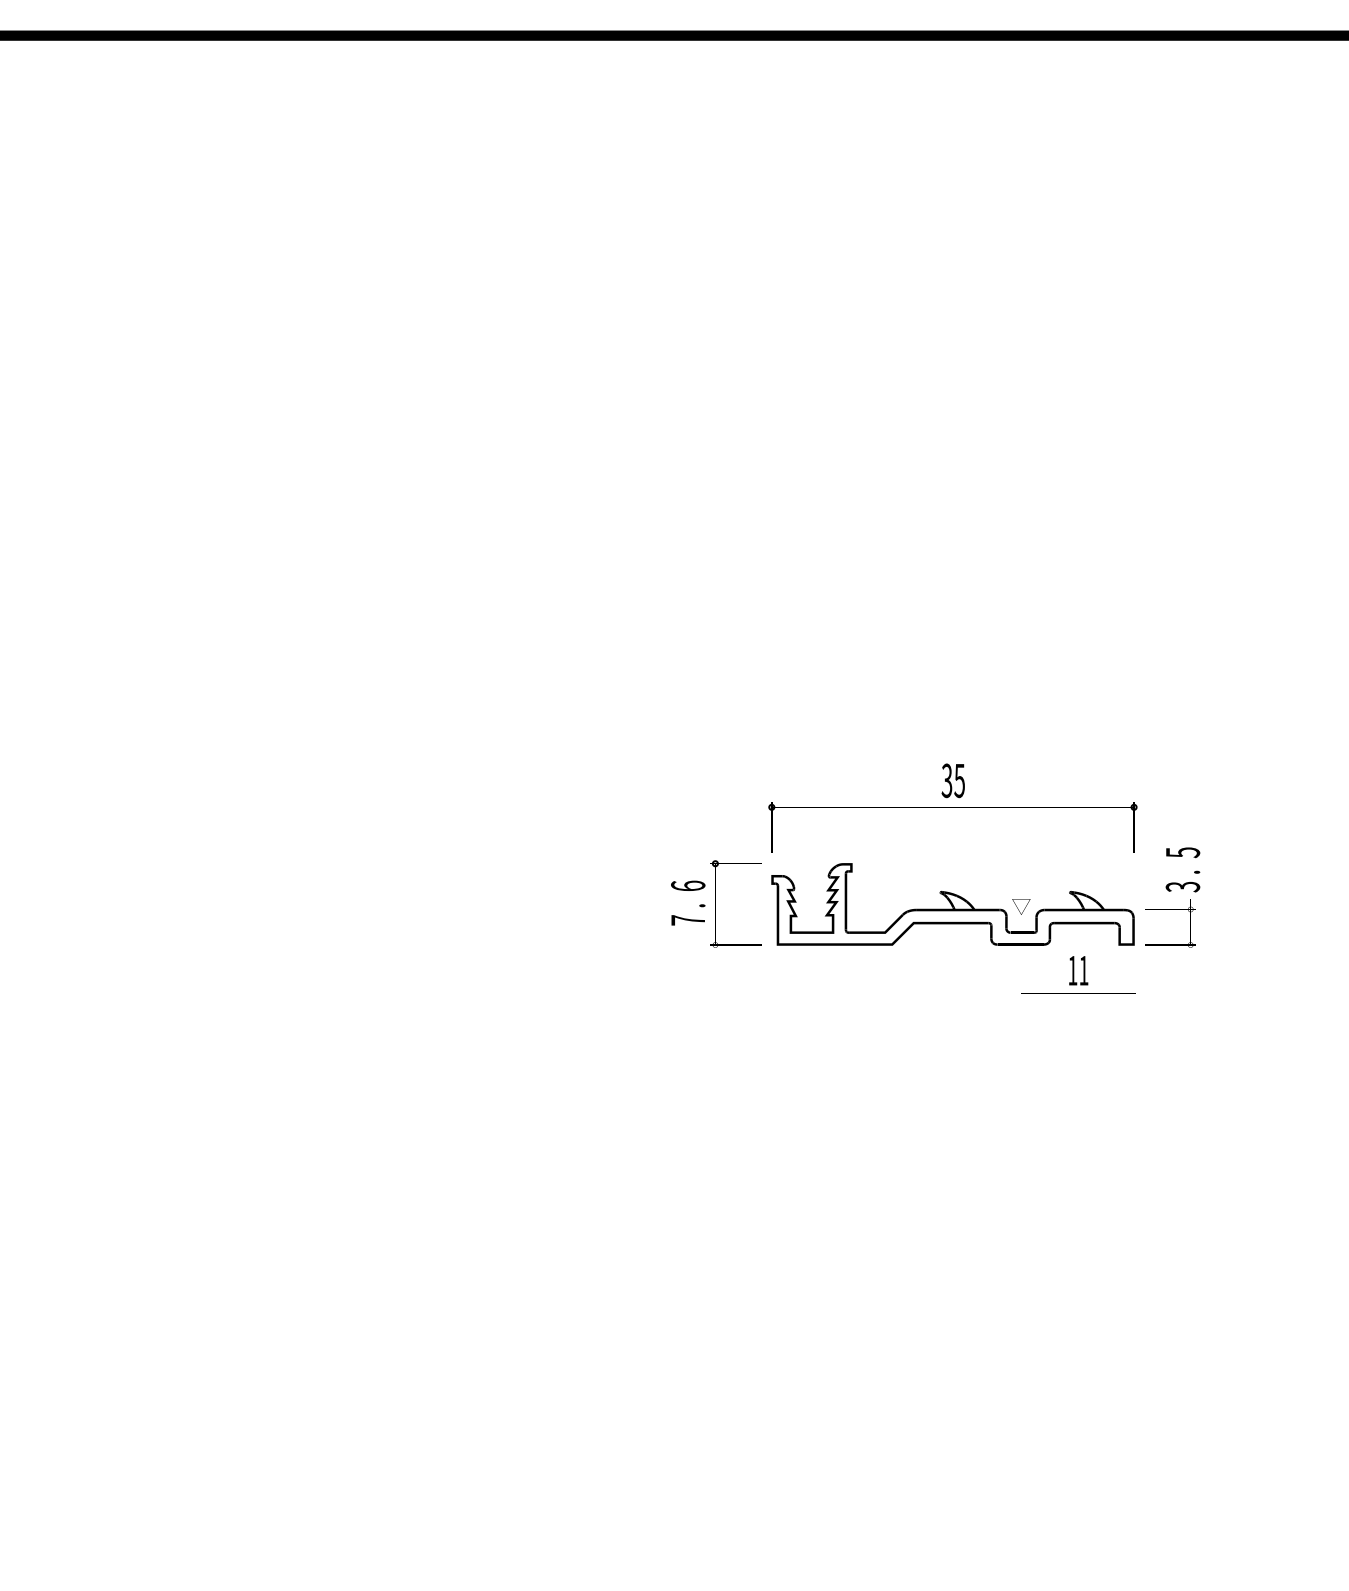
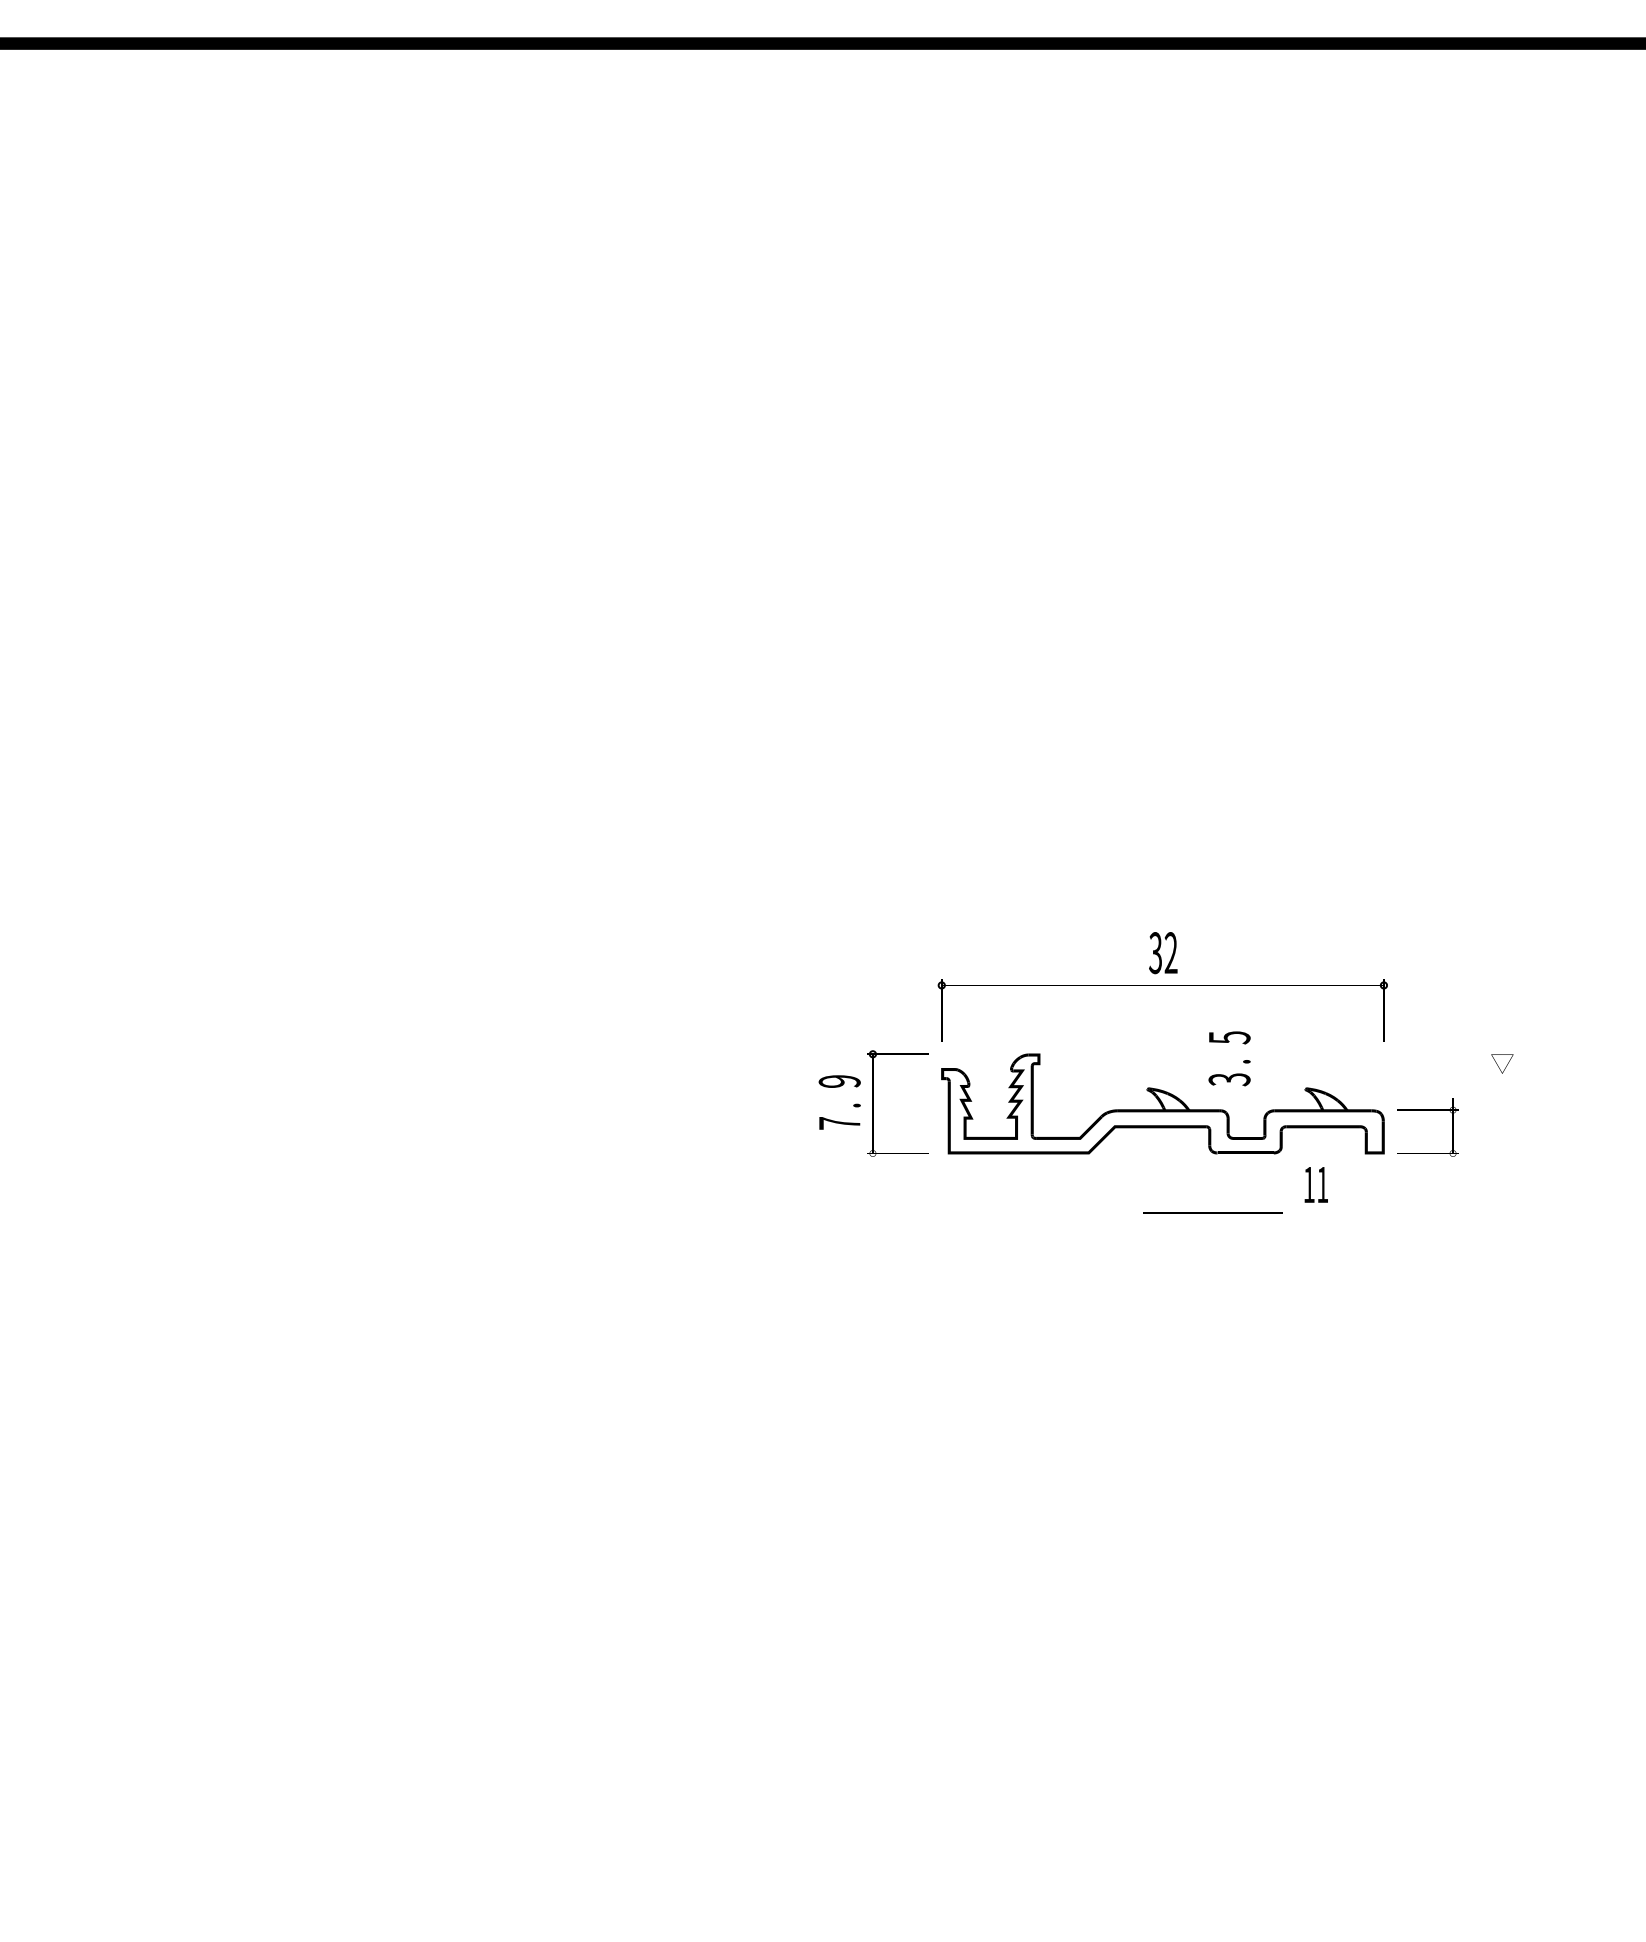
text: (959, 781) -> (1170, 953), 35 -> 32
text: (1182, 869) -> (1229, 1058), moved
text: (688, 886) -> (839, 1081), 6 -> 9
part: (1021, 906) -> (1502, 1063), moved
line: (1078, 993) -> (1212, 1212), moved

